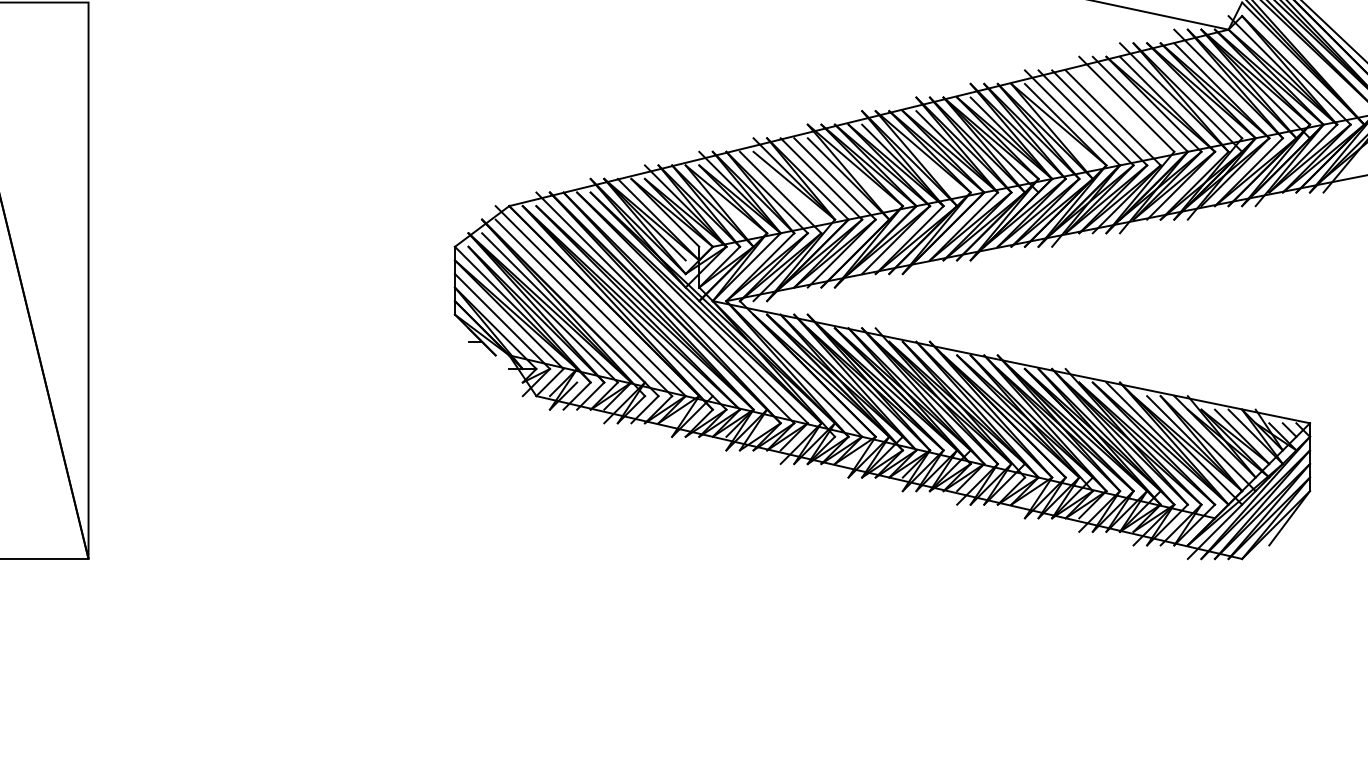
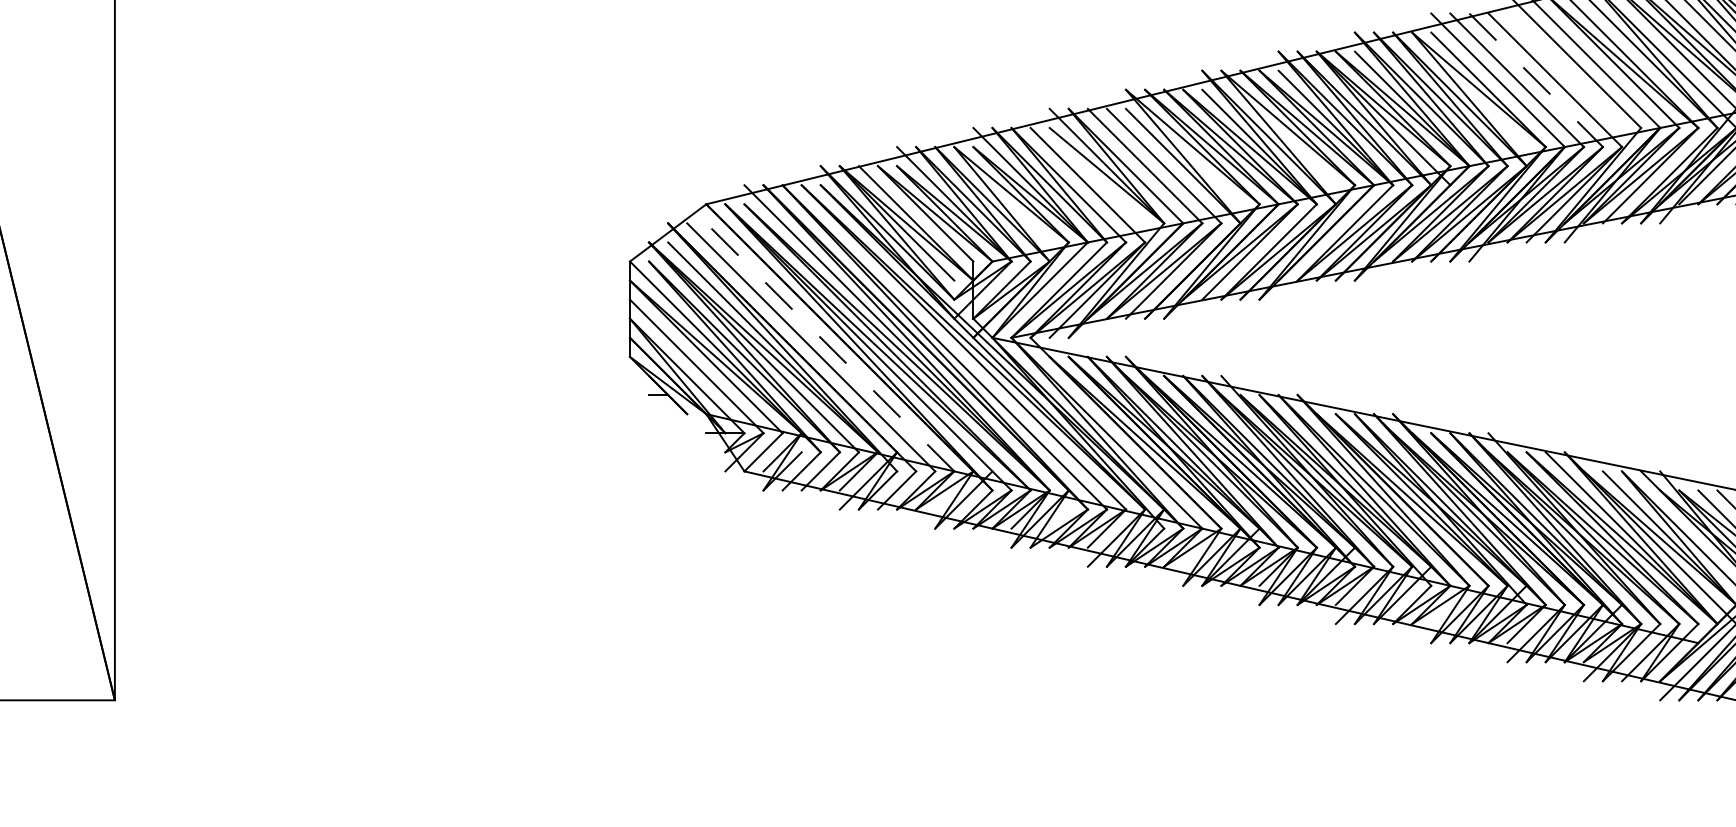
line: (1099, 118) -> (1536, 81), solid -> dashed
line: (590, 300) -> (820, 336), solid -> dashed

